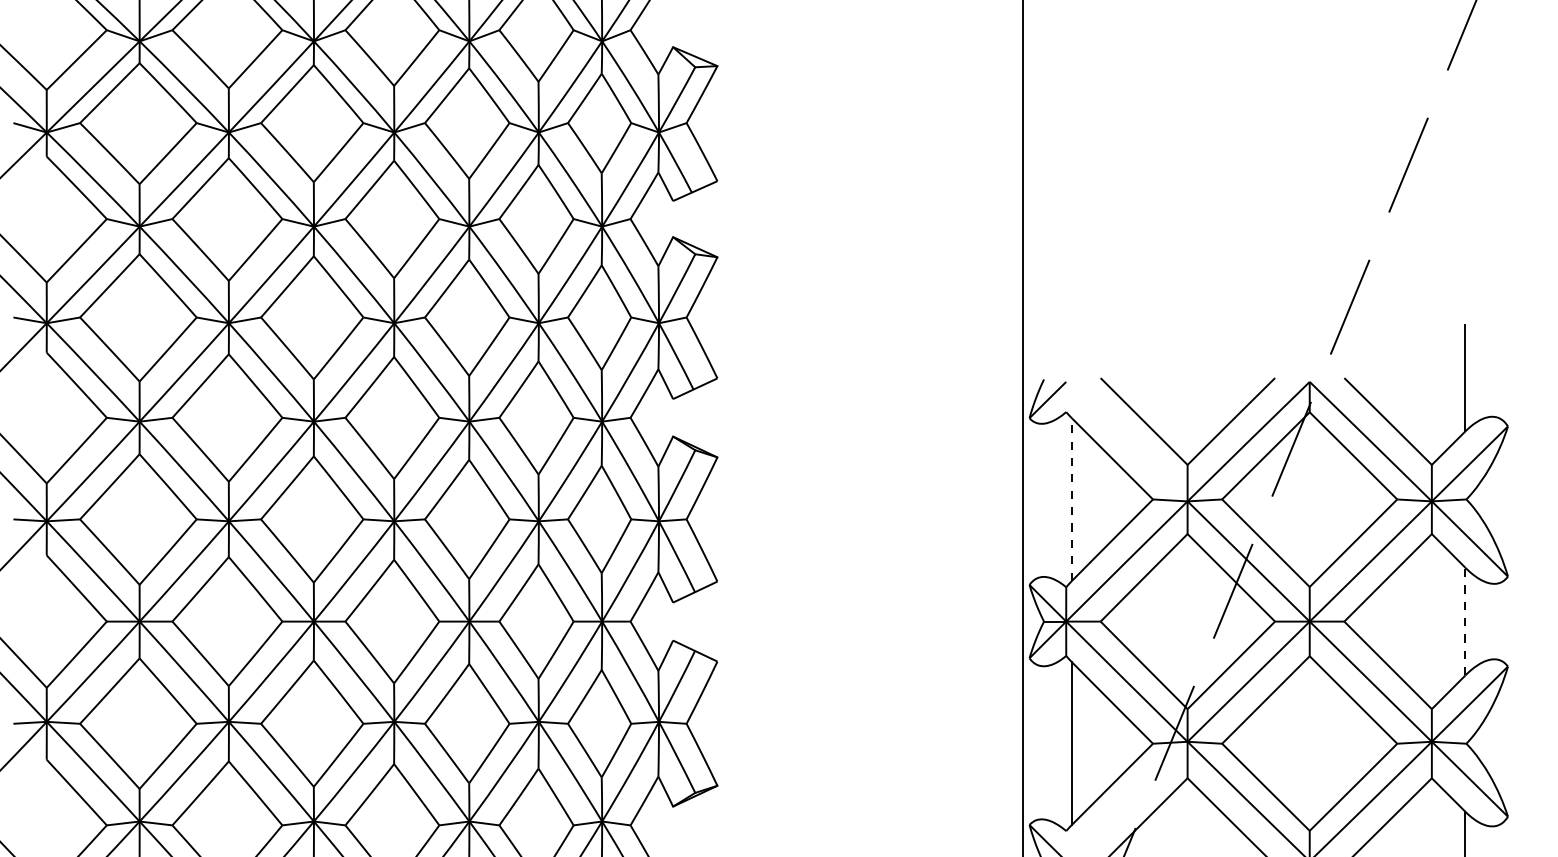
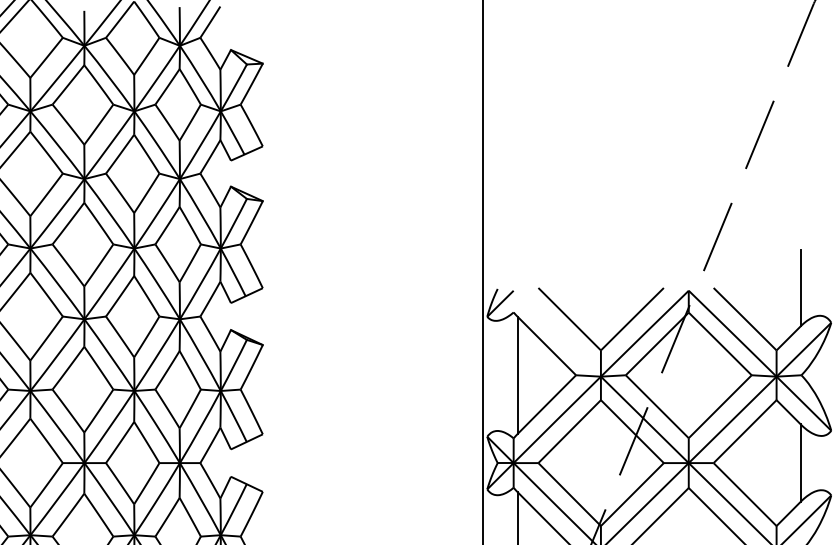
line: (1072, 499) -> (518, 375), dashed -> solid
line: (1465, 621) -> (800, 463), dashed -> solid

